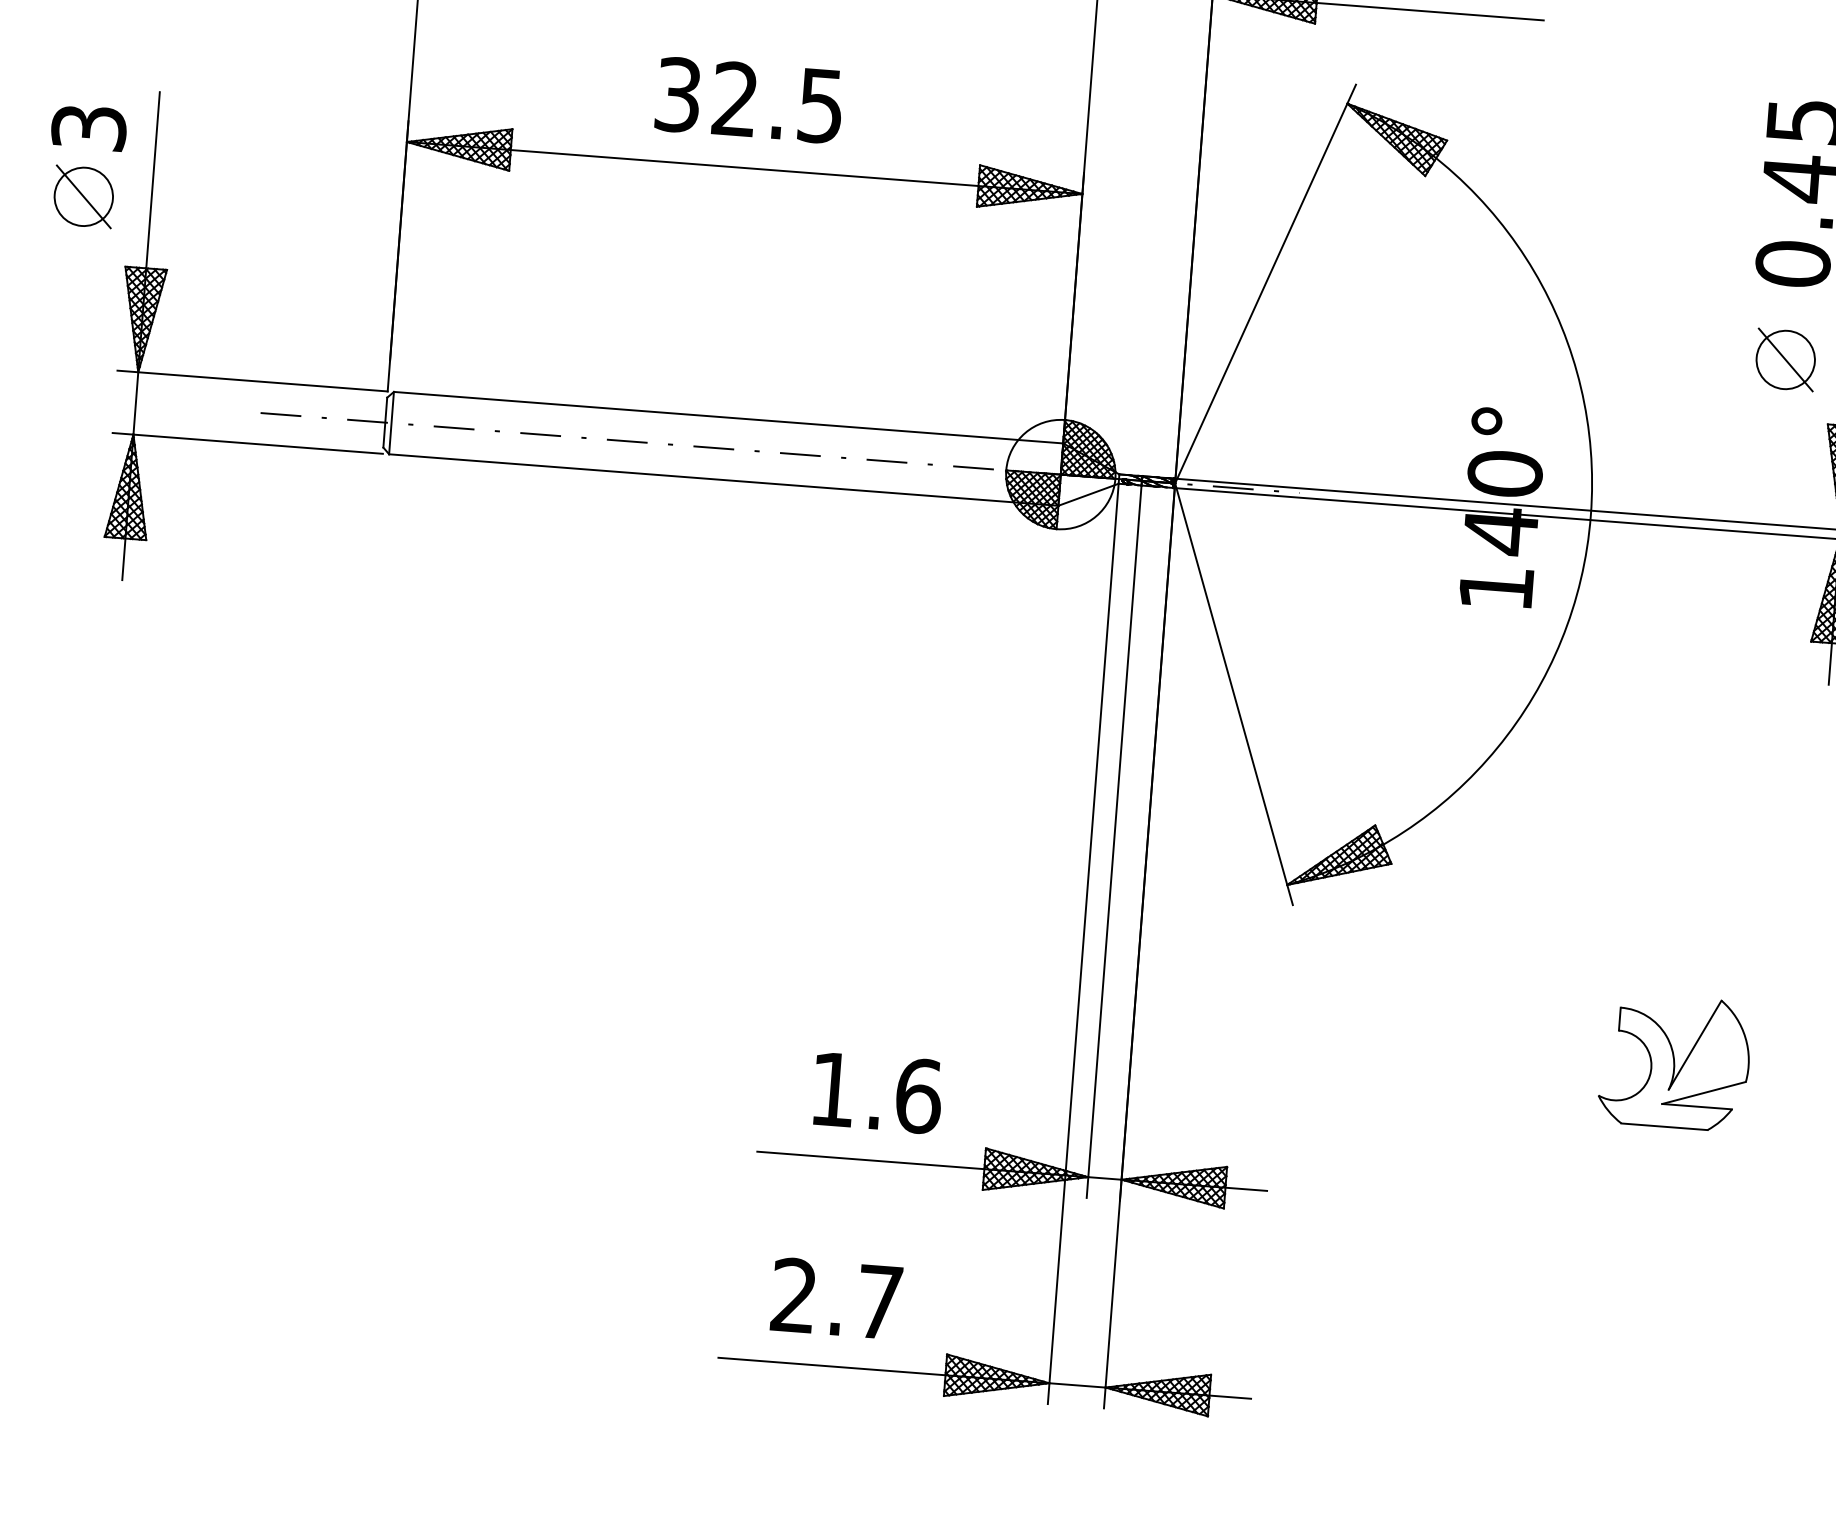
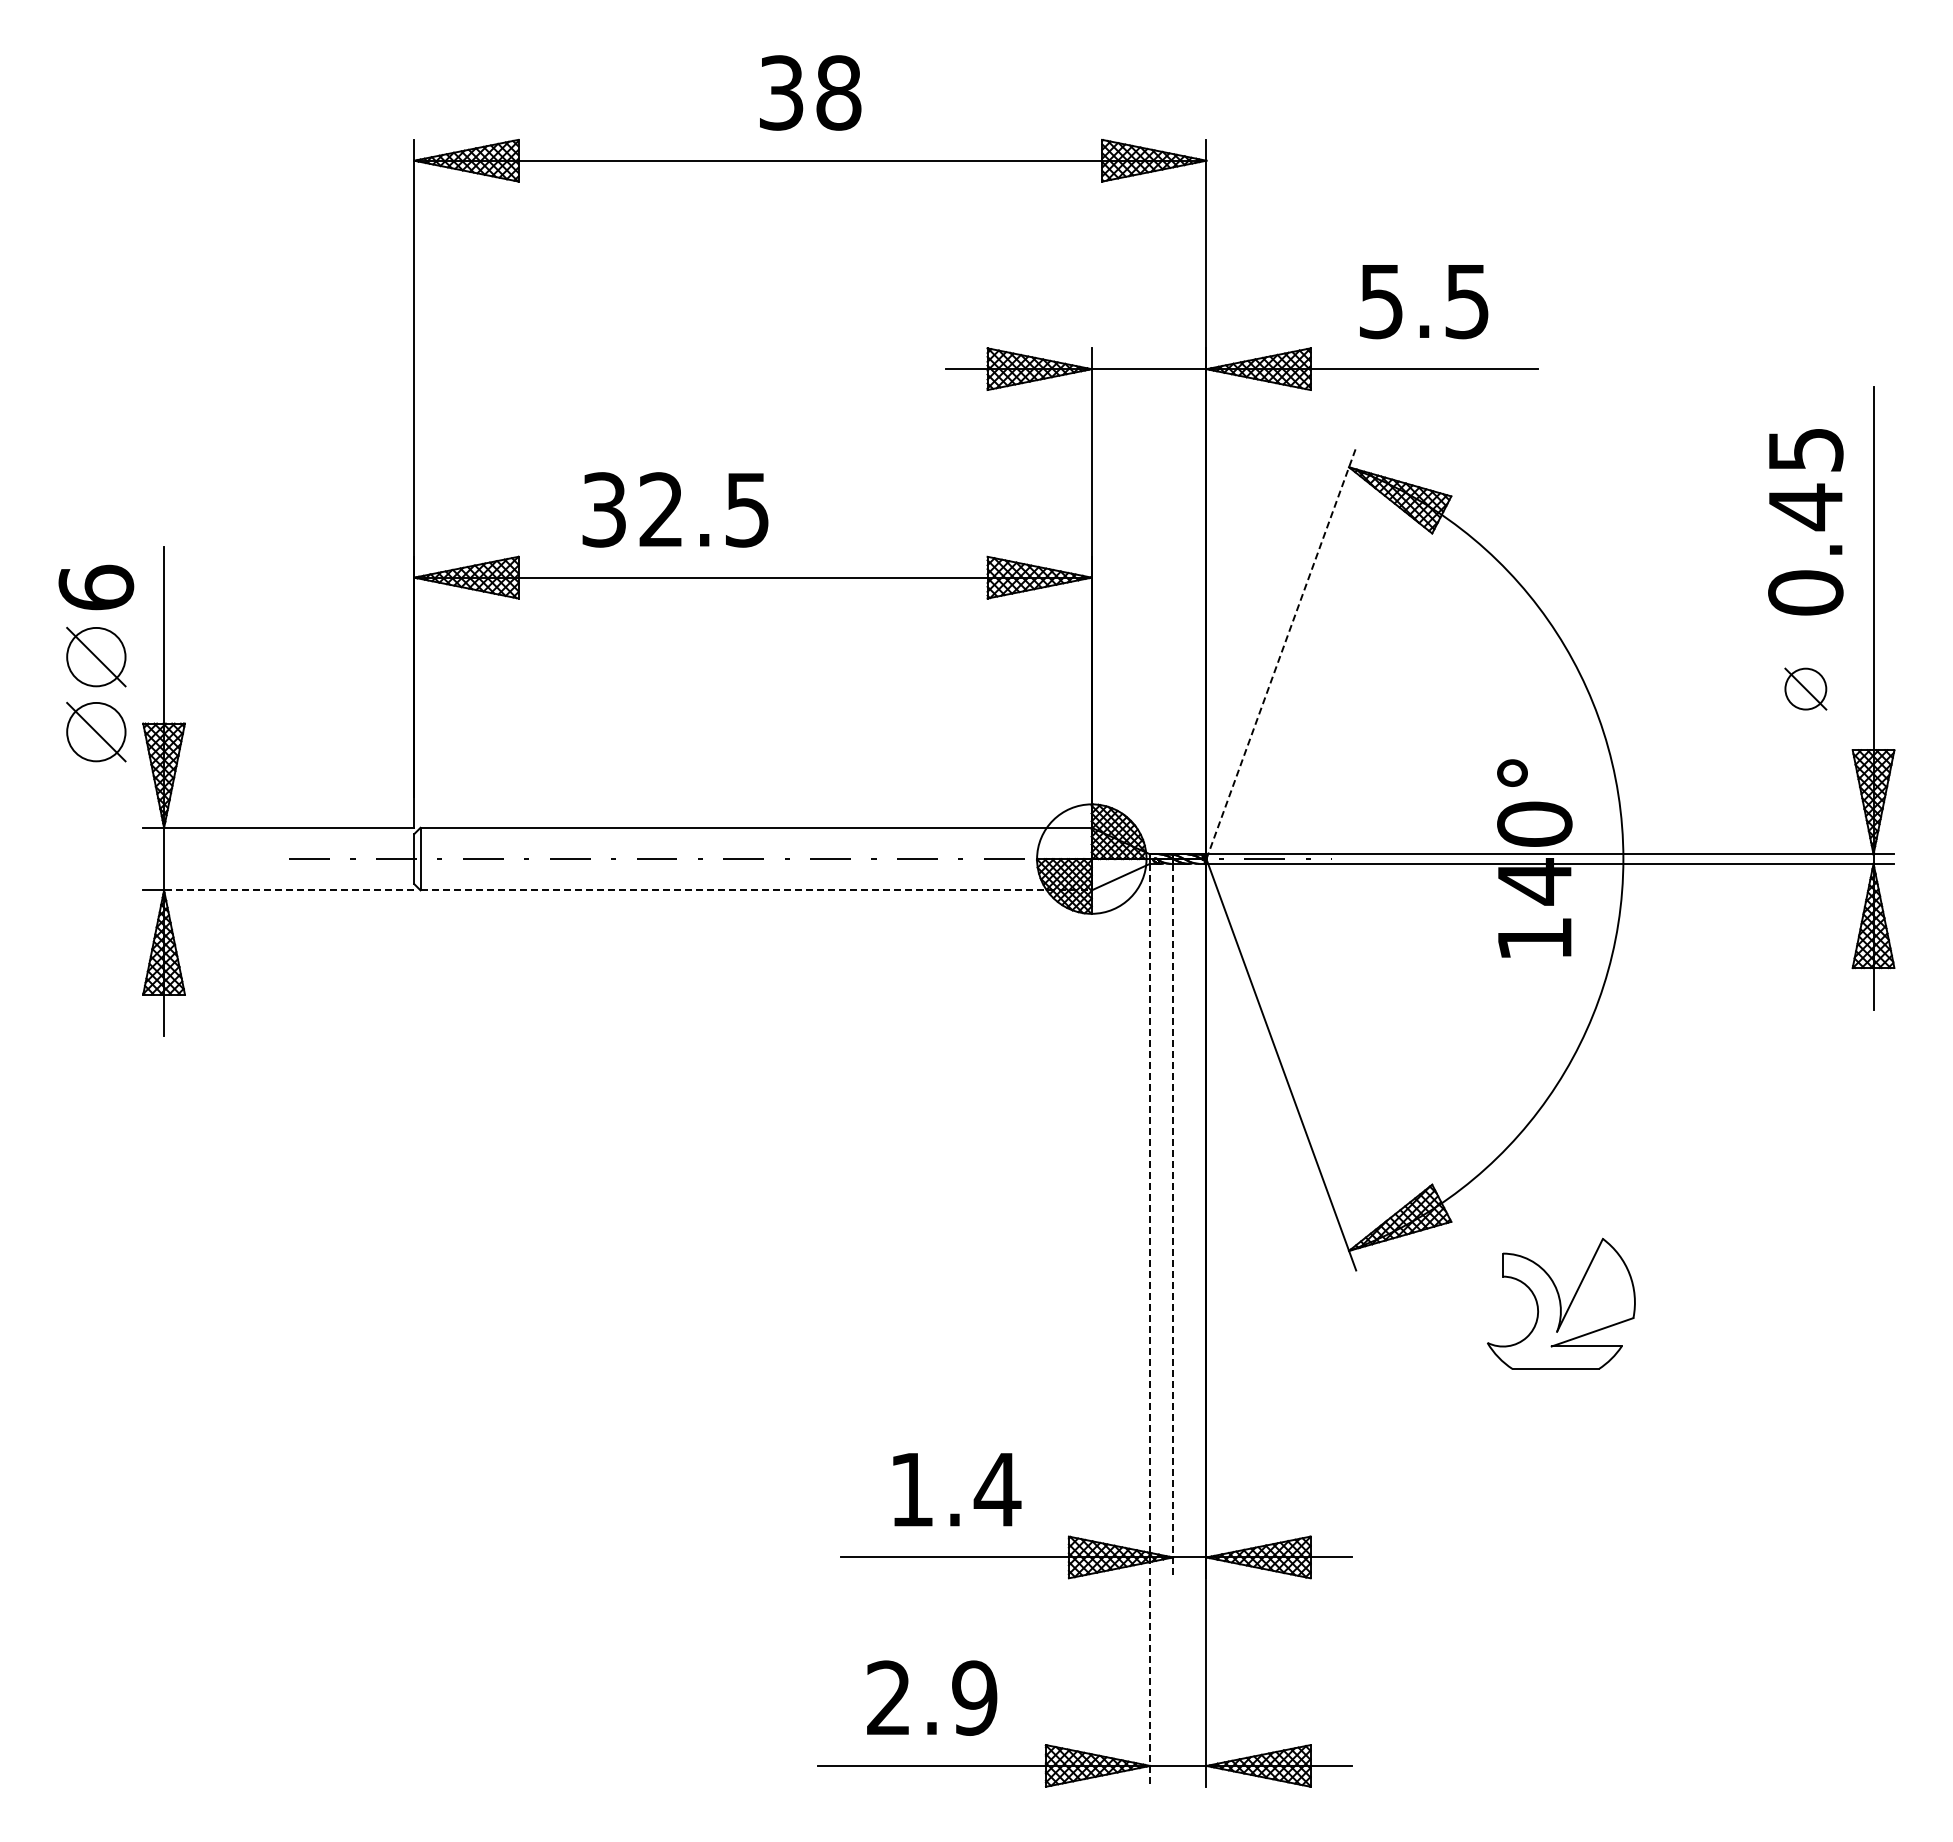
text: (749, 100) -> (675, 509), moved
text: (89, 127) -> (96, 587), 3 -> 6
part: (78, 271) -> (96, 731), added
line: (1265, 284) -> (1281, 653), solid -> dashed
part: (1785, 359) -> (1805, 688), size x0.7
line: (257, 444) -> (288, 890), solid -> dashed
line: (724, 480) -> (756, 890), solid -> dashed
line: (1114, 842) -> (1173, 1221), solid -> dashed
line: (1083, 944) -> (1150, 1325), solid -> dashed
part: (1675, 1061) -> (1561, 1303), moved
text: (918, 1095) -> (997, 1489), 1.6 -> 1.4
text: (879, 1301) -> (974, 1697), 2.7 -> 2.9

